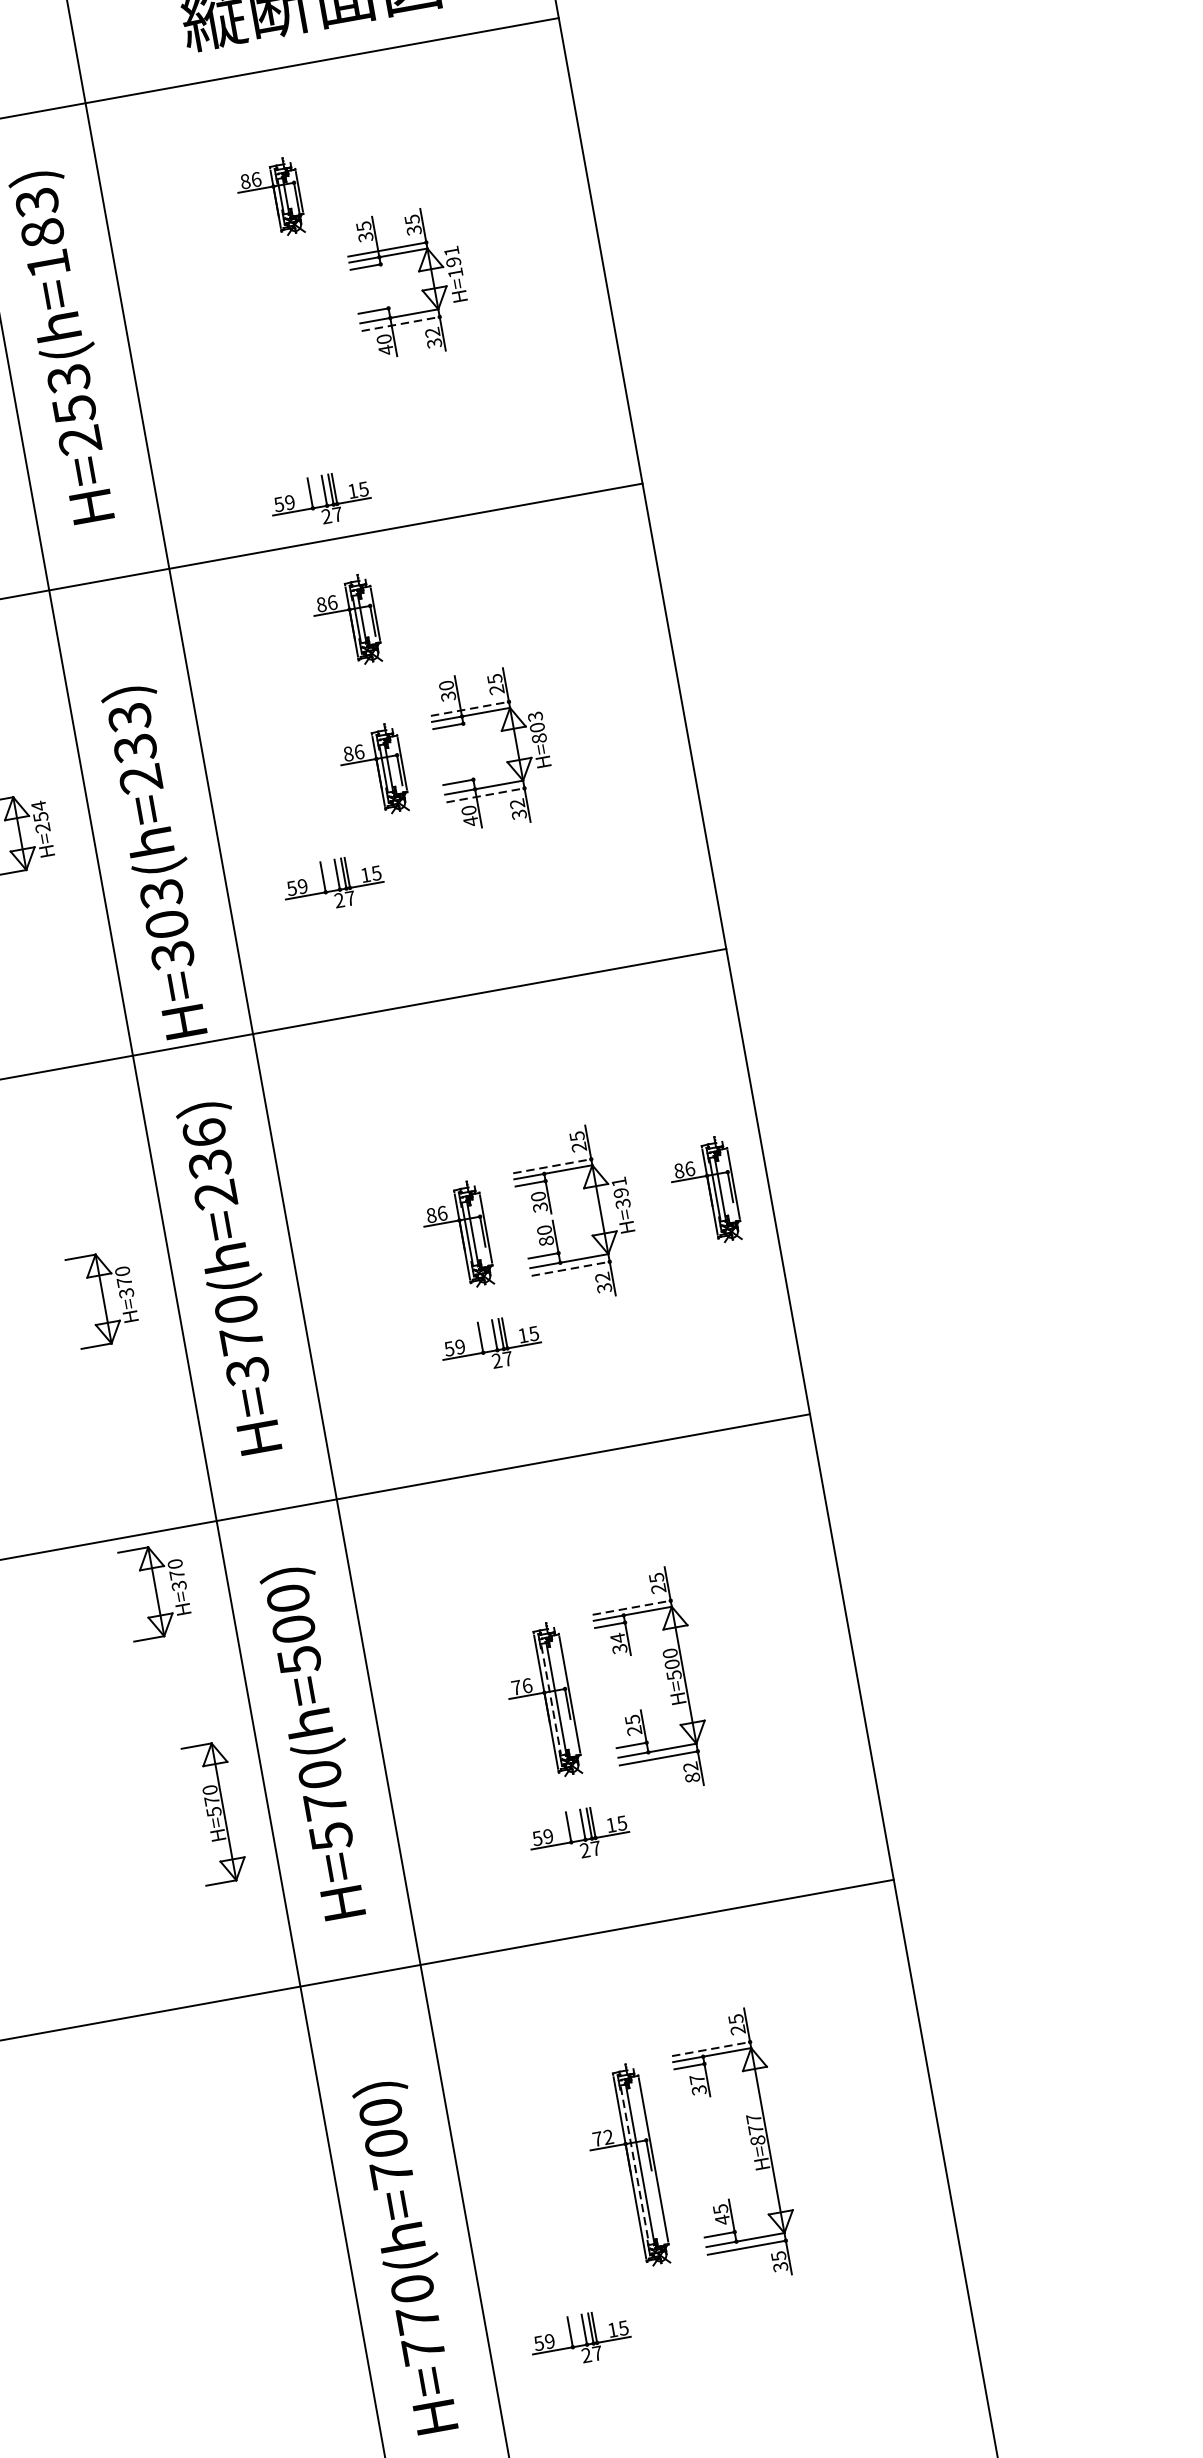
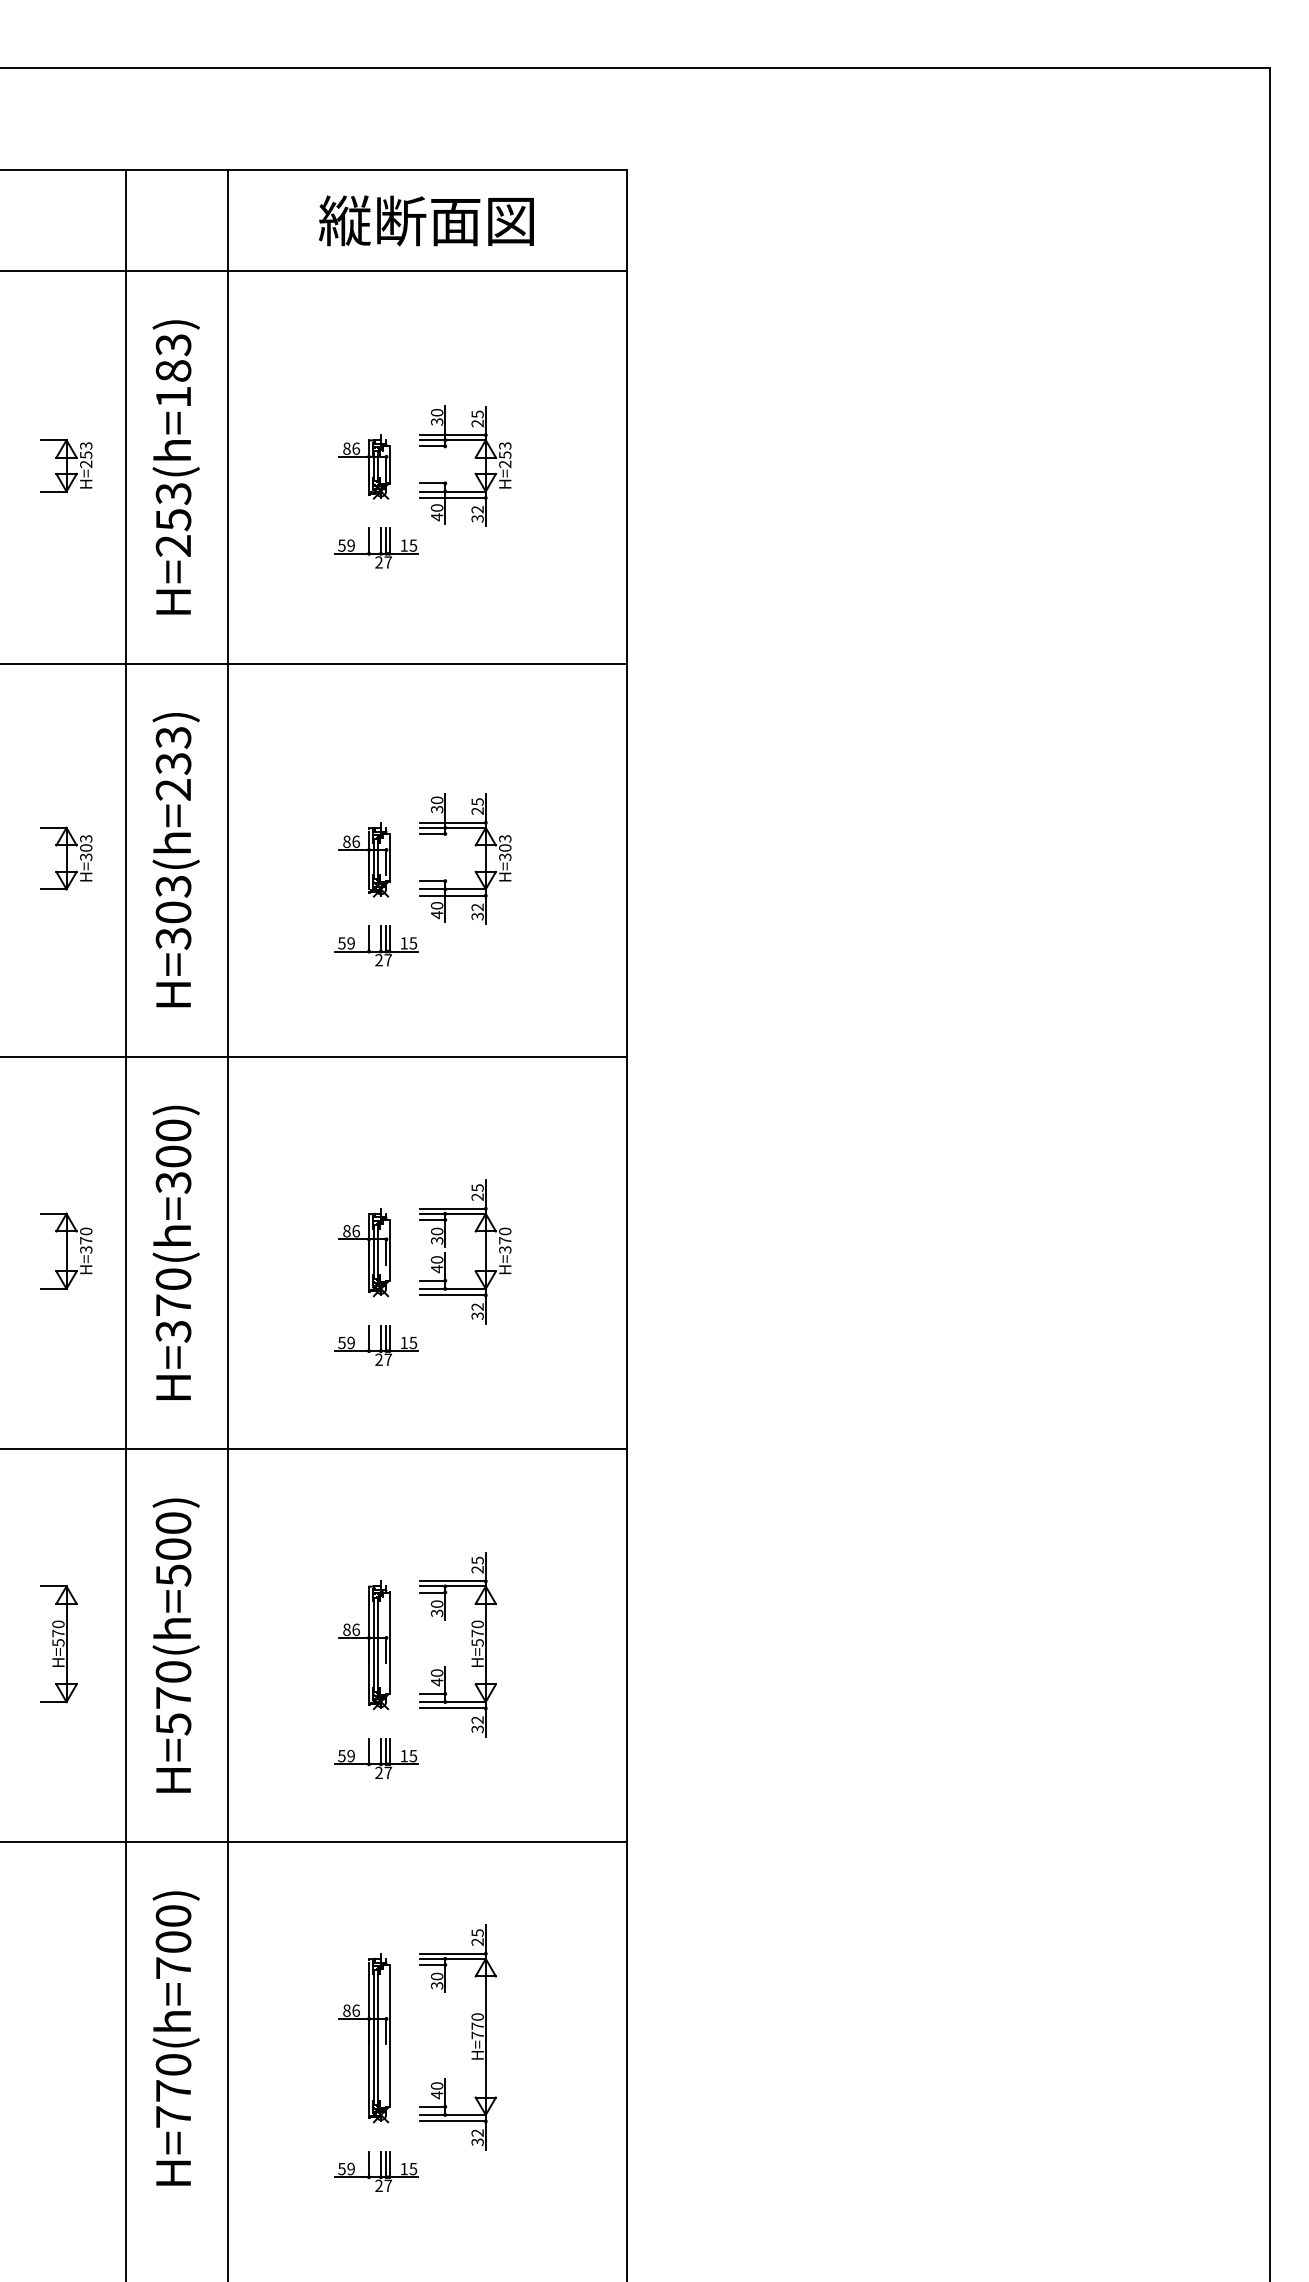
part: (270, 198) -> (364, 466), moved
text: (363, 226) -> (436, 412), 35 -> 30
text: (414, 230) -> (477, 423), 35 -> 25
text: (454, 262) -> (505, 455), H=191 -> H=253
line: (400, 324) -> (452, 498), dashed -> solid
part: (320, 499) -> (376, 547), moved
part: (346, 621) -> (364, 733), removed
line: (469, 708) -> (452, 822), dashed -> solid
text: (539, 738) -> (505, 857), H=803 -> H=303
line: (485, 795) -> (452, 895), dashed -> solid
text: (41, 816) -> (86, 847), H=254 -> H=303
text: (158, 862) -> (175, 860), moved
part: (333, 883) -> (376, 945), moved
text: (210, 1163) -> (173, 1156), H=370(h=236) -> H=370(h=300)
line: (551, 1166) -> (452, 1208), dashed -> solid
text: (620, 1186) -> (505, 1235), H=391 -> H=370
part: (704, 1192) -> (573, 1252), removed
text: (546, 1241) -> (437, 1269), 80 -> 40
line: (570, 1269) -> (452, 1295), dashed -> solid
part: (155, 1590) -> (66, 1497), removed
line: (631, 1608) -> (452, 1581), dashed -> solid
text: (617, 1638) -> (436, 1604), 34 -> 30
text: (671, 1664) -> (477, 1633), H=500 -> H=570
text: (515, 1687) -> (346, 1629), 76 -> 86
line: (551, 1699) -> (373, 1644), dashed -> solid
text: (632, 1725) -> (436, 1677), 25 -> 40
text: (692, 1778) -> (477, 1729), 82 -> 32
part: (214, 1813) -> (58, 1644), moved
line: (710, 2048) -> (452, 1953), dashed -> solid
text: (696, 2079) -> (436, 1976), 37 -> 30
text: (755, 2129) -> (477, 2026), H=877 -> H=770
text: (603, 2137) -> (351, 2010), 72 -> 86
line: (634, 2165) -> (373, 2037), dashed -> solid
text: (720, 2208) -> (437, 2085), 45 -> 40
text: (778, 2255) -> (477, 2132), 35 -> 32
text: (409, 2257) -> (175, 2038), moved
part: (580, 2338) -> (376, 2171), moved

